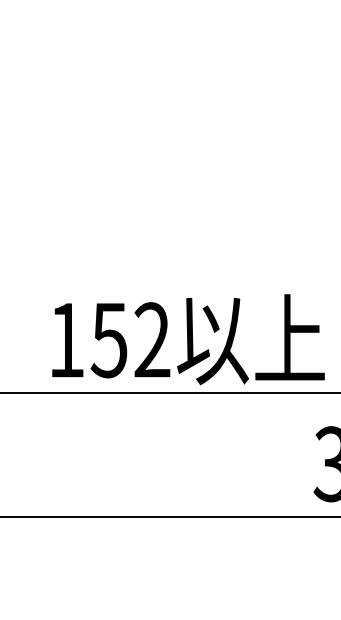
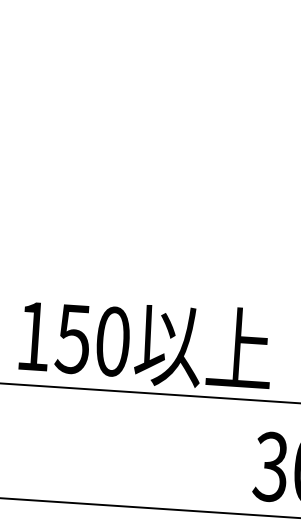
text: (152, 340) -> (113, 341), 152 -> 150

